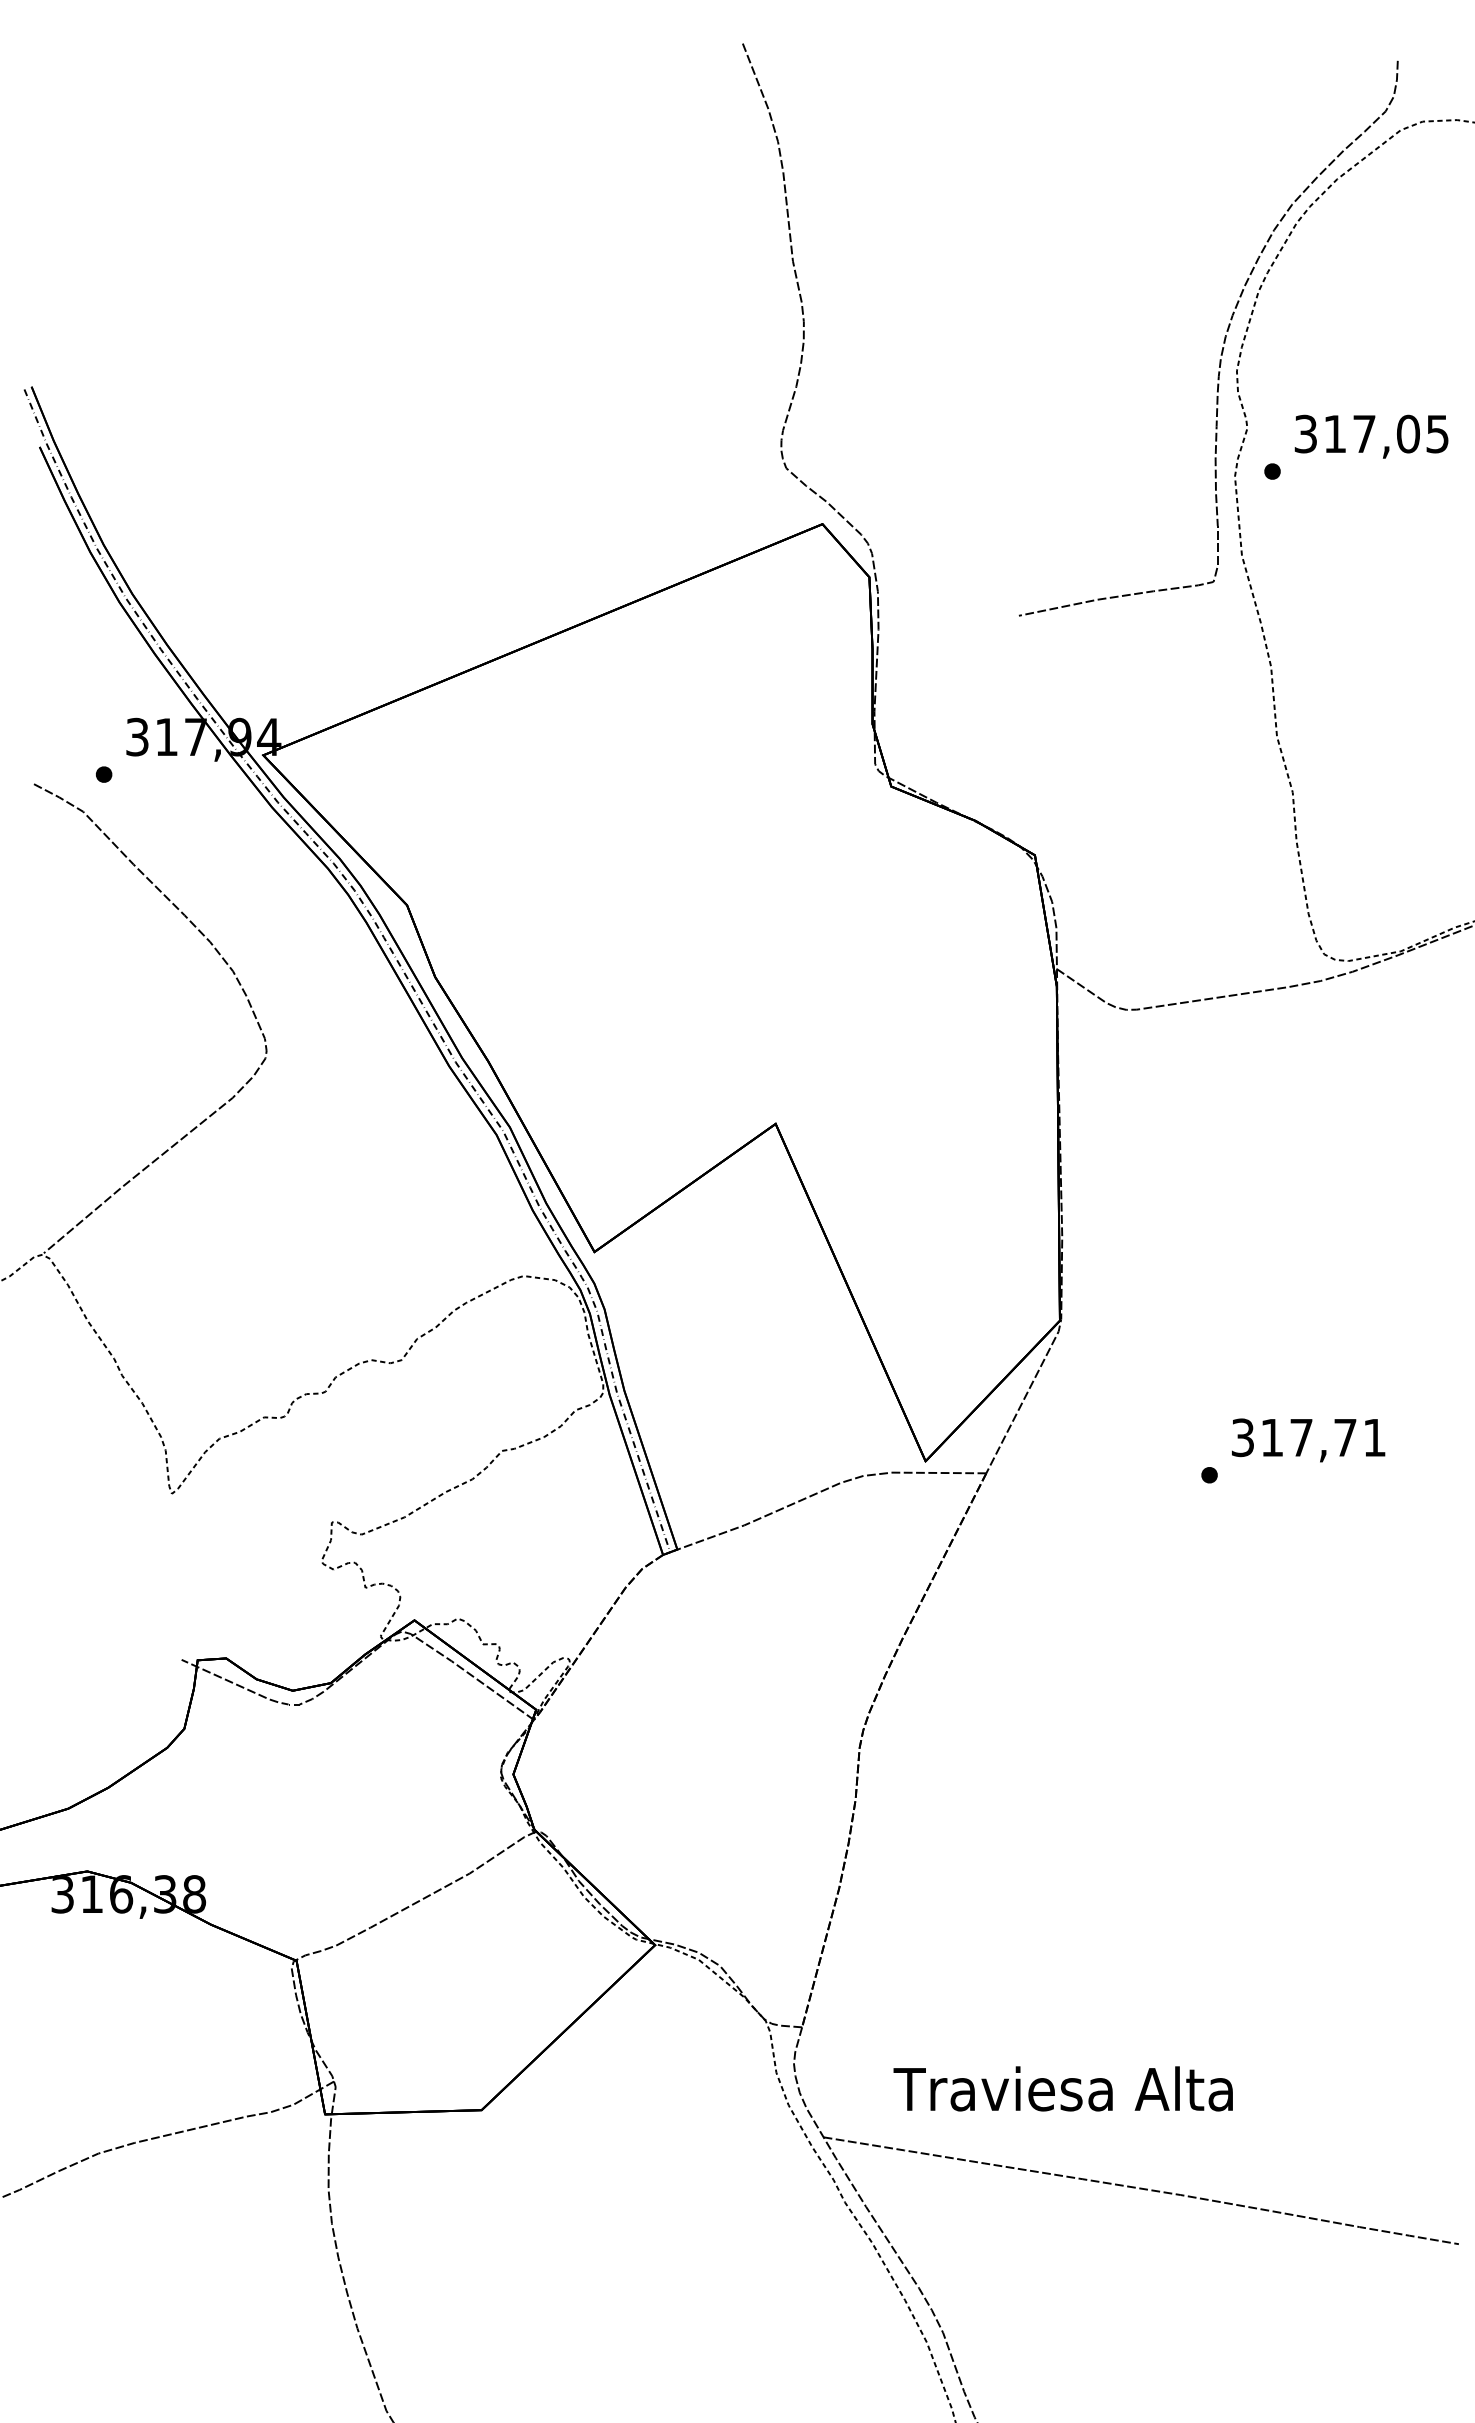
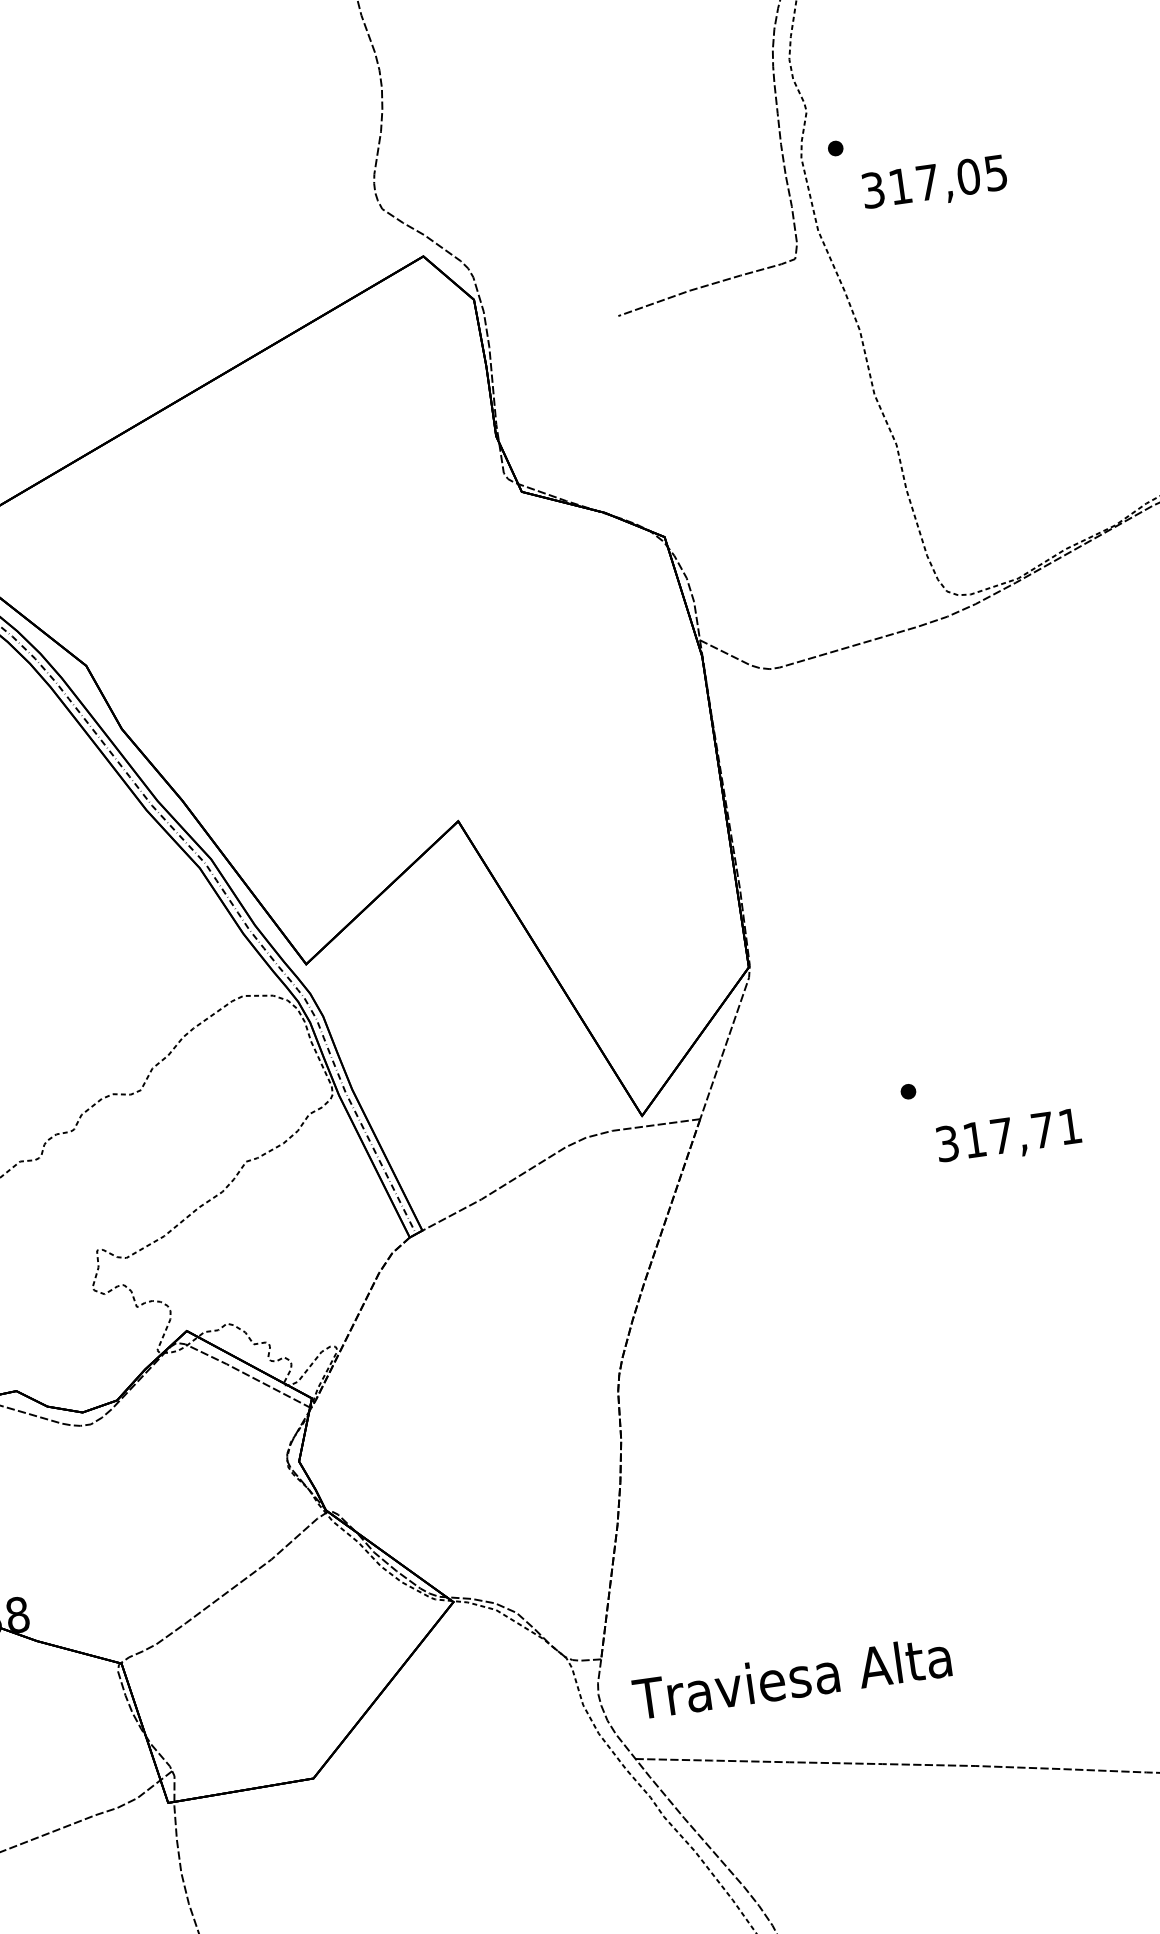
text: (1371, 436) -> (934, 183), moved
text: (1308, 1440) -> (1008, 1137), moved
text: (1062, 2088) -> (791, 1677), moved

